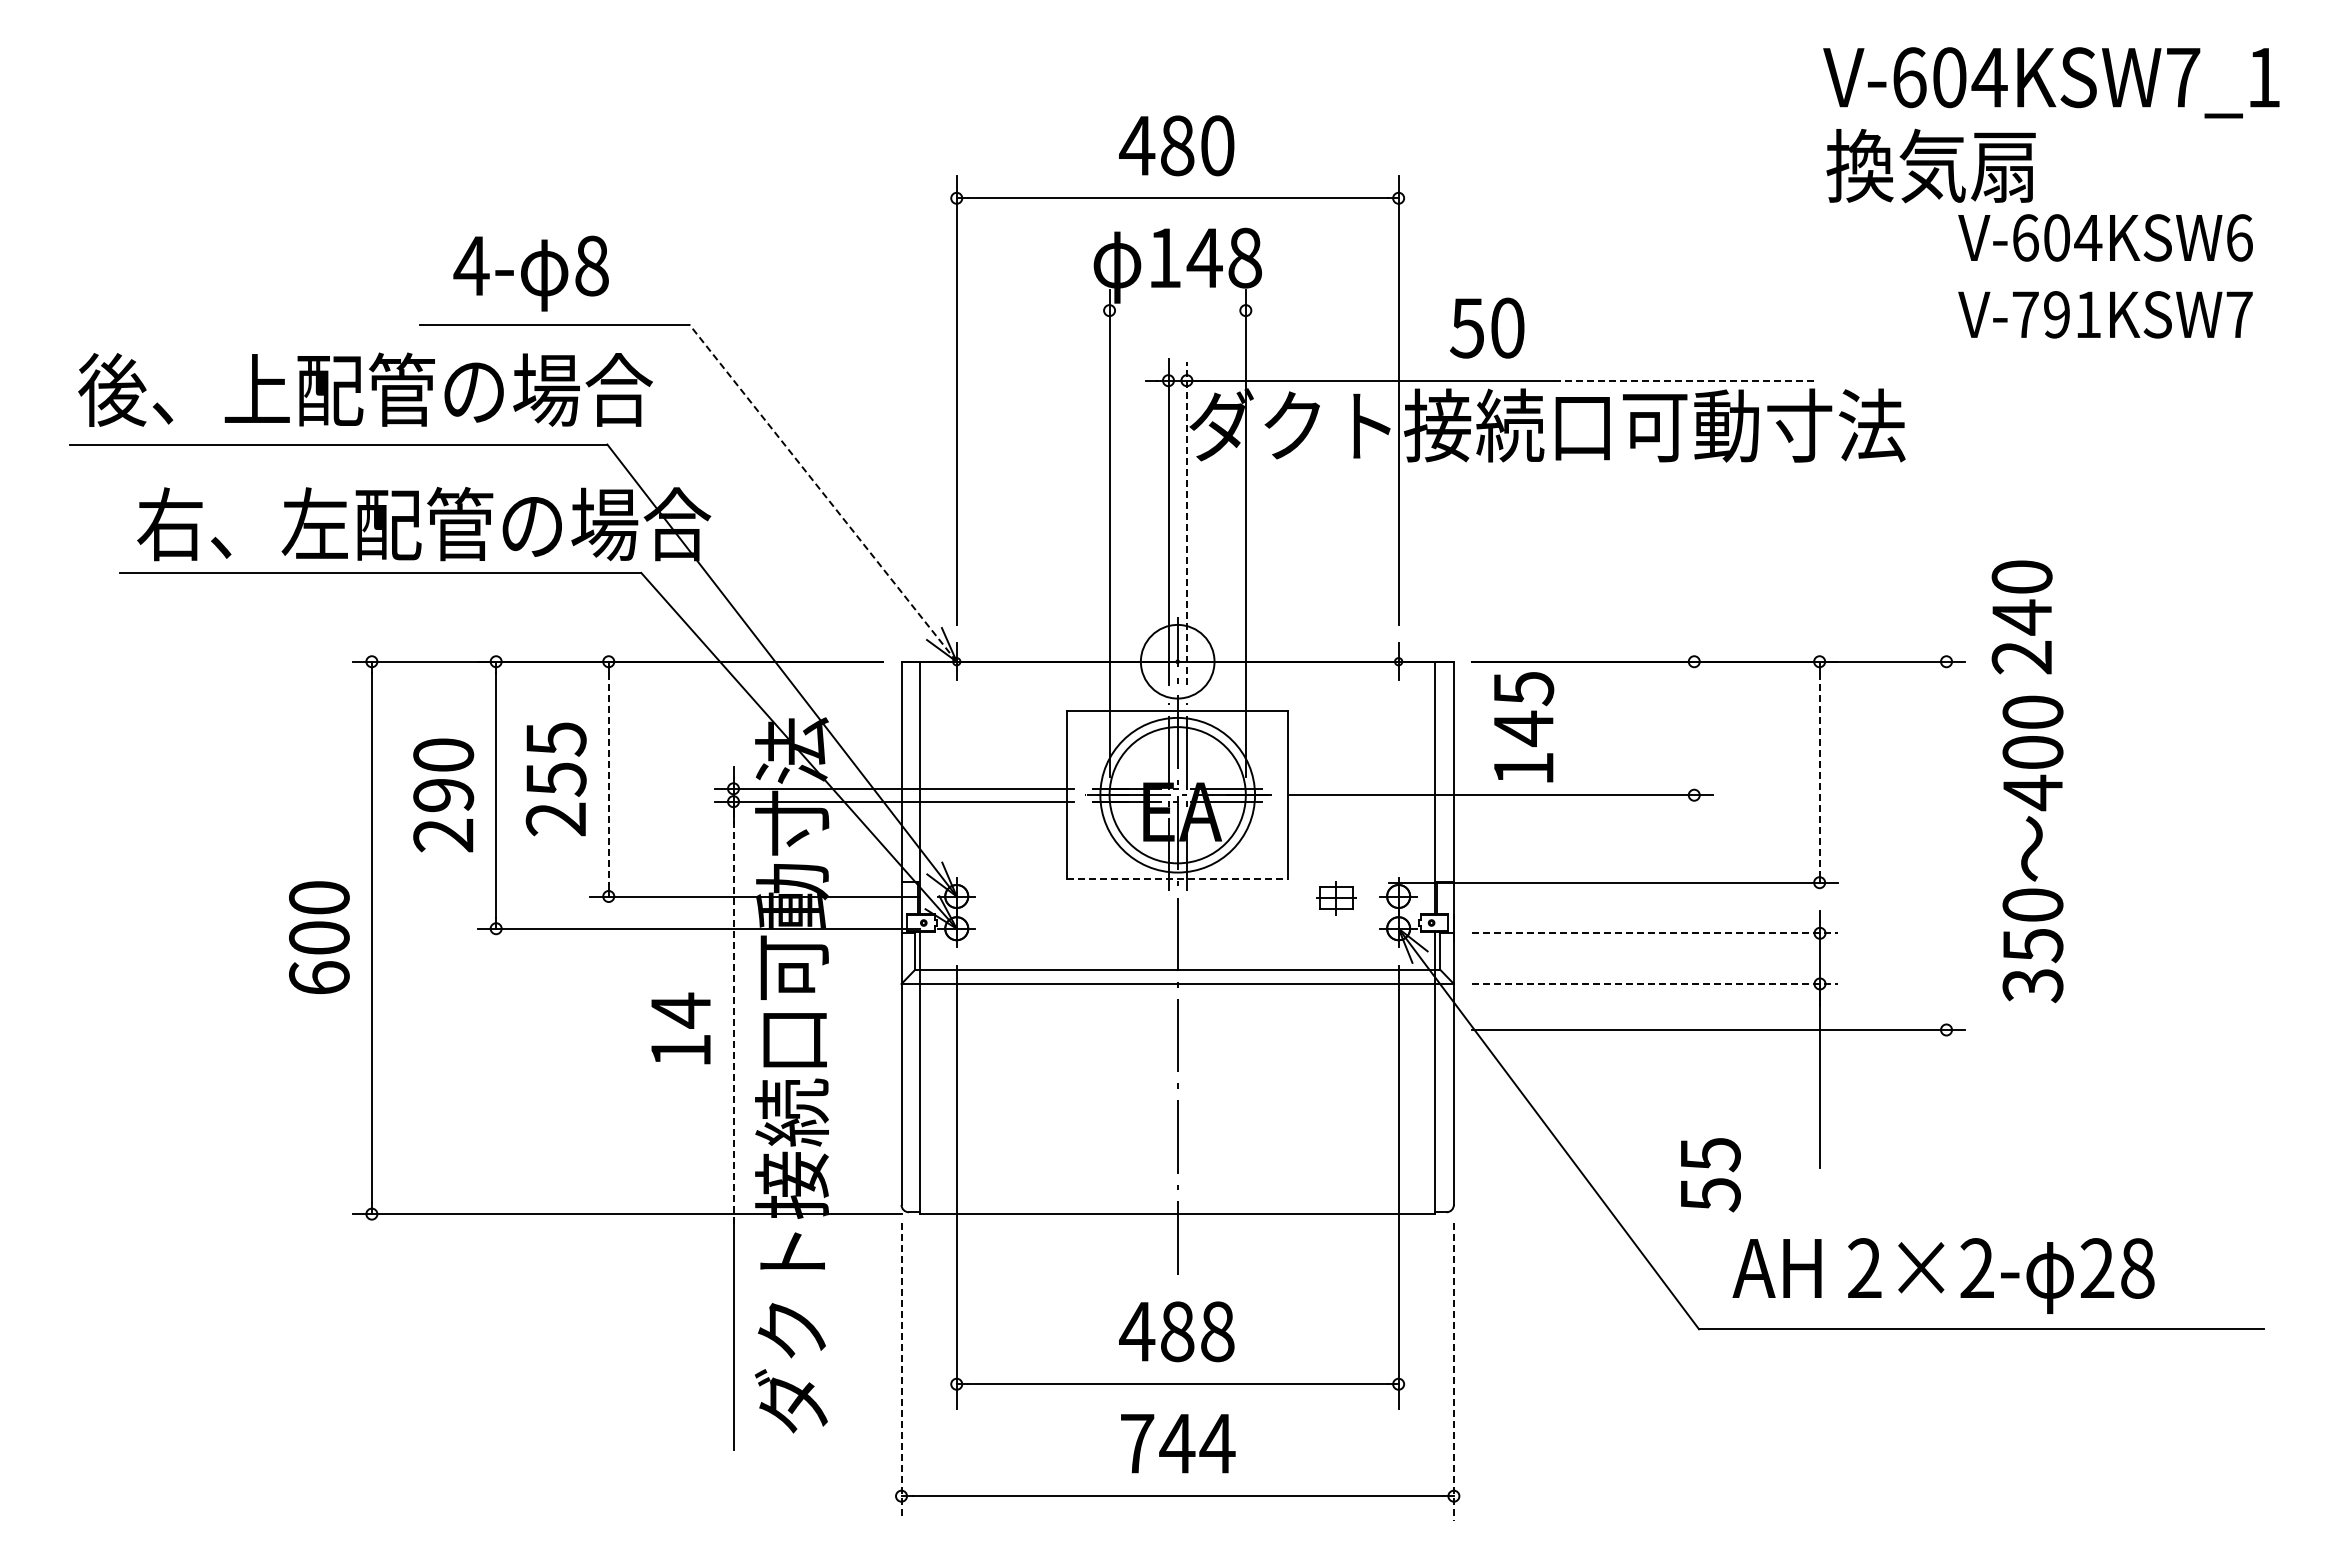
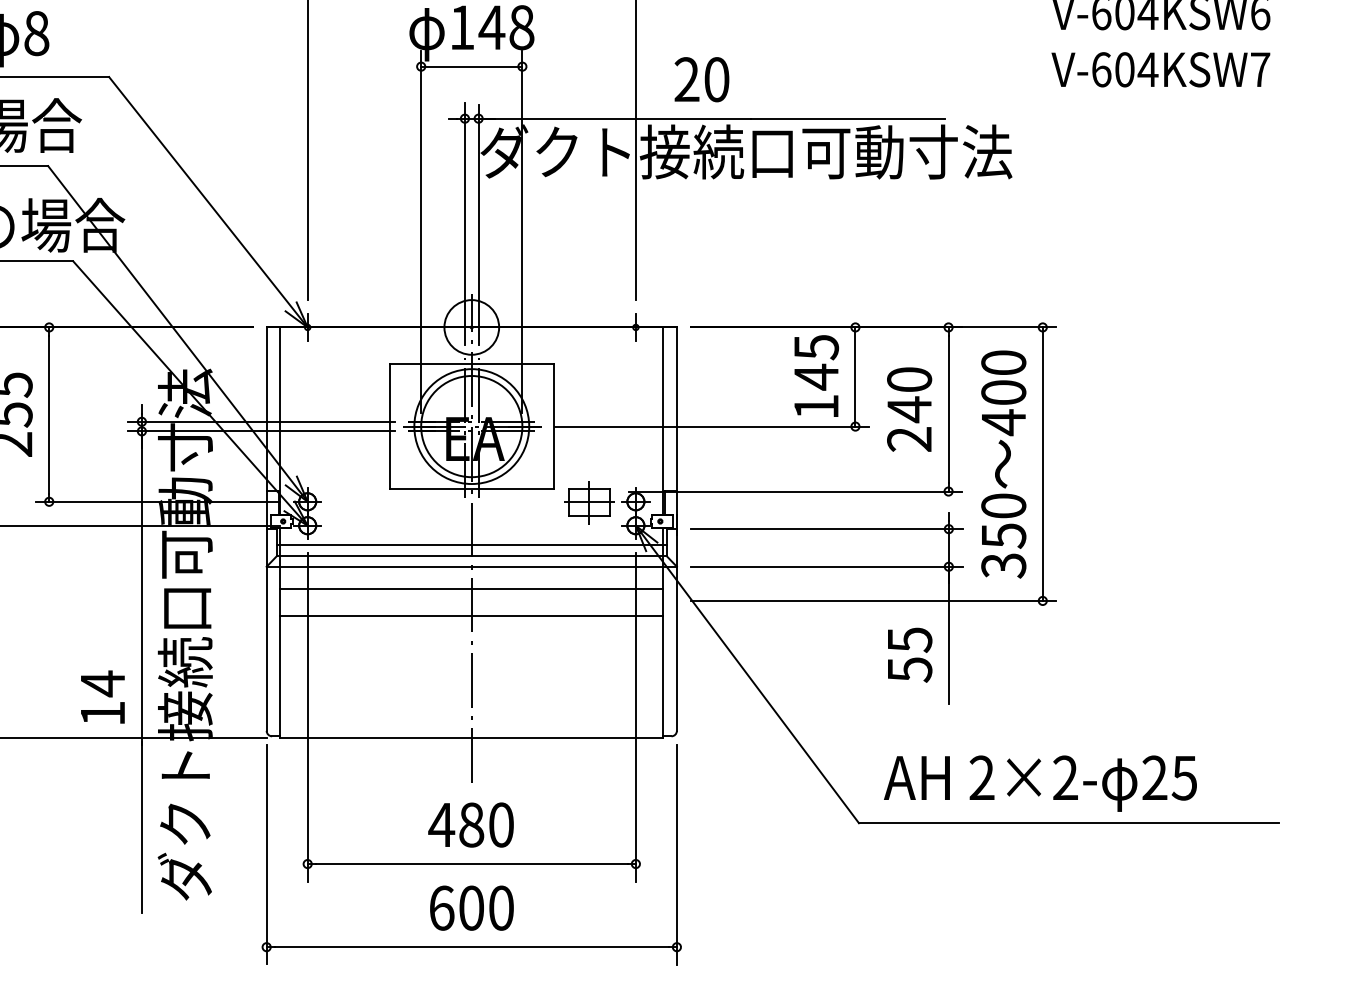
line: (1177, 310) -> (471, 66), added
text: (2057, 314) -> (1125, 69), V-791KSW7 -> V-604KSW7
text: (1466, 327) -> (686, 79), 50 -> 20
line: (1684, 380) -> (848, 118), dashed -> solid
line: (822, 492) -> (207, 201), dashed -> solid
line: (1186, 523) -> (478, 224), dashed -> solid
text: (2021, 617) -> (909, 409), moved
text: (1524, 727) -> (816, 376), moved
line: (1694, 728) -> (855, 377), added
line: (1819, 772) -> (948, 409), dashed -> solid
line: (608, 779) -> (49, 414), dashed -> solid
line: (1946, 845) -> (1042, 463), added
text: (2032, 849) -> (1003, 464), moved
line: (1178, 879) -> (472, 489), dashed -> solid
part: (1336, 897) -> (589, 502), size x1.67
line: (1655, 933) -> (826, 529), dashed -> solid
line: (1177, 955) -> (471, 545), added
line: (1655, 983) -> (826, 566), dashed -> solid
line: (733, 1012) -> (141, 587), dashed -> solid
line: (1177, 1013) -> (471, 588), added
text: (680, 1028) -> (102, 697), moved
line: (1177, 1050) -> (471, 616), added
text: (1710, 1175) -> (909, 655), moved
text: (2137, 1268) -> (1184, 778), 28 -> 25
text: (1217, 1331) -> (501, 824), 488 -> 480
line: (901, 1370) -> (266, 853), dashed -> solid
line: (1453, 1372) -> (676, 855), dashed -> solid
text: (1178, 1443) -> (472, 908), 744 -> 600

